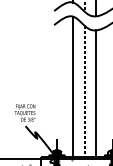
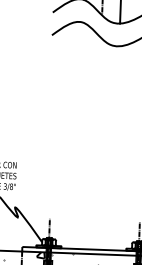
line: (73, 86) -> (79, 135), removed
line: (84, 92) -> (97, 145), removed
line: (95, 93) -> (114, 148), removed

